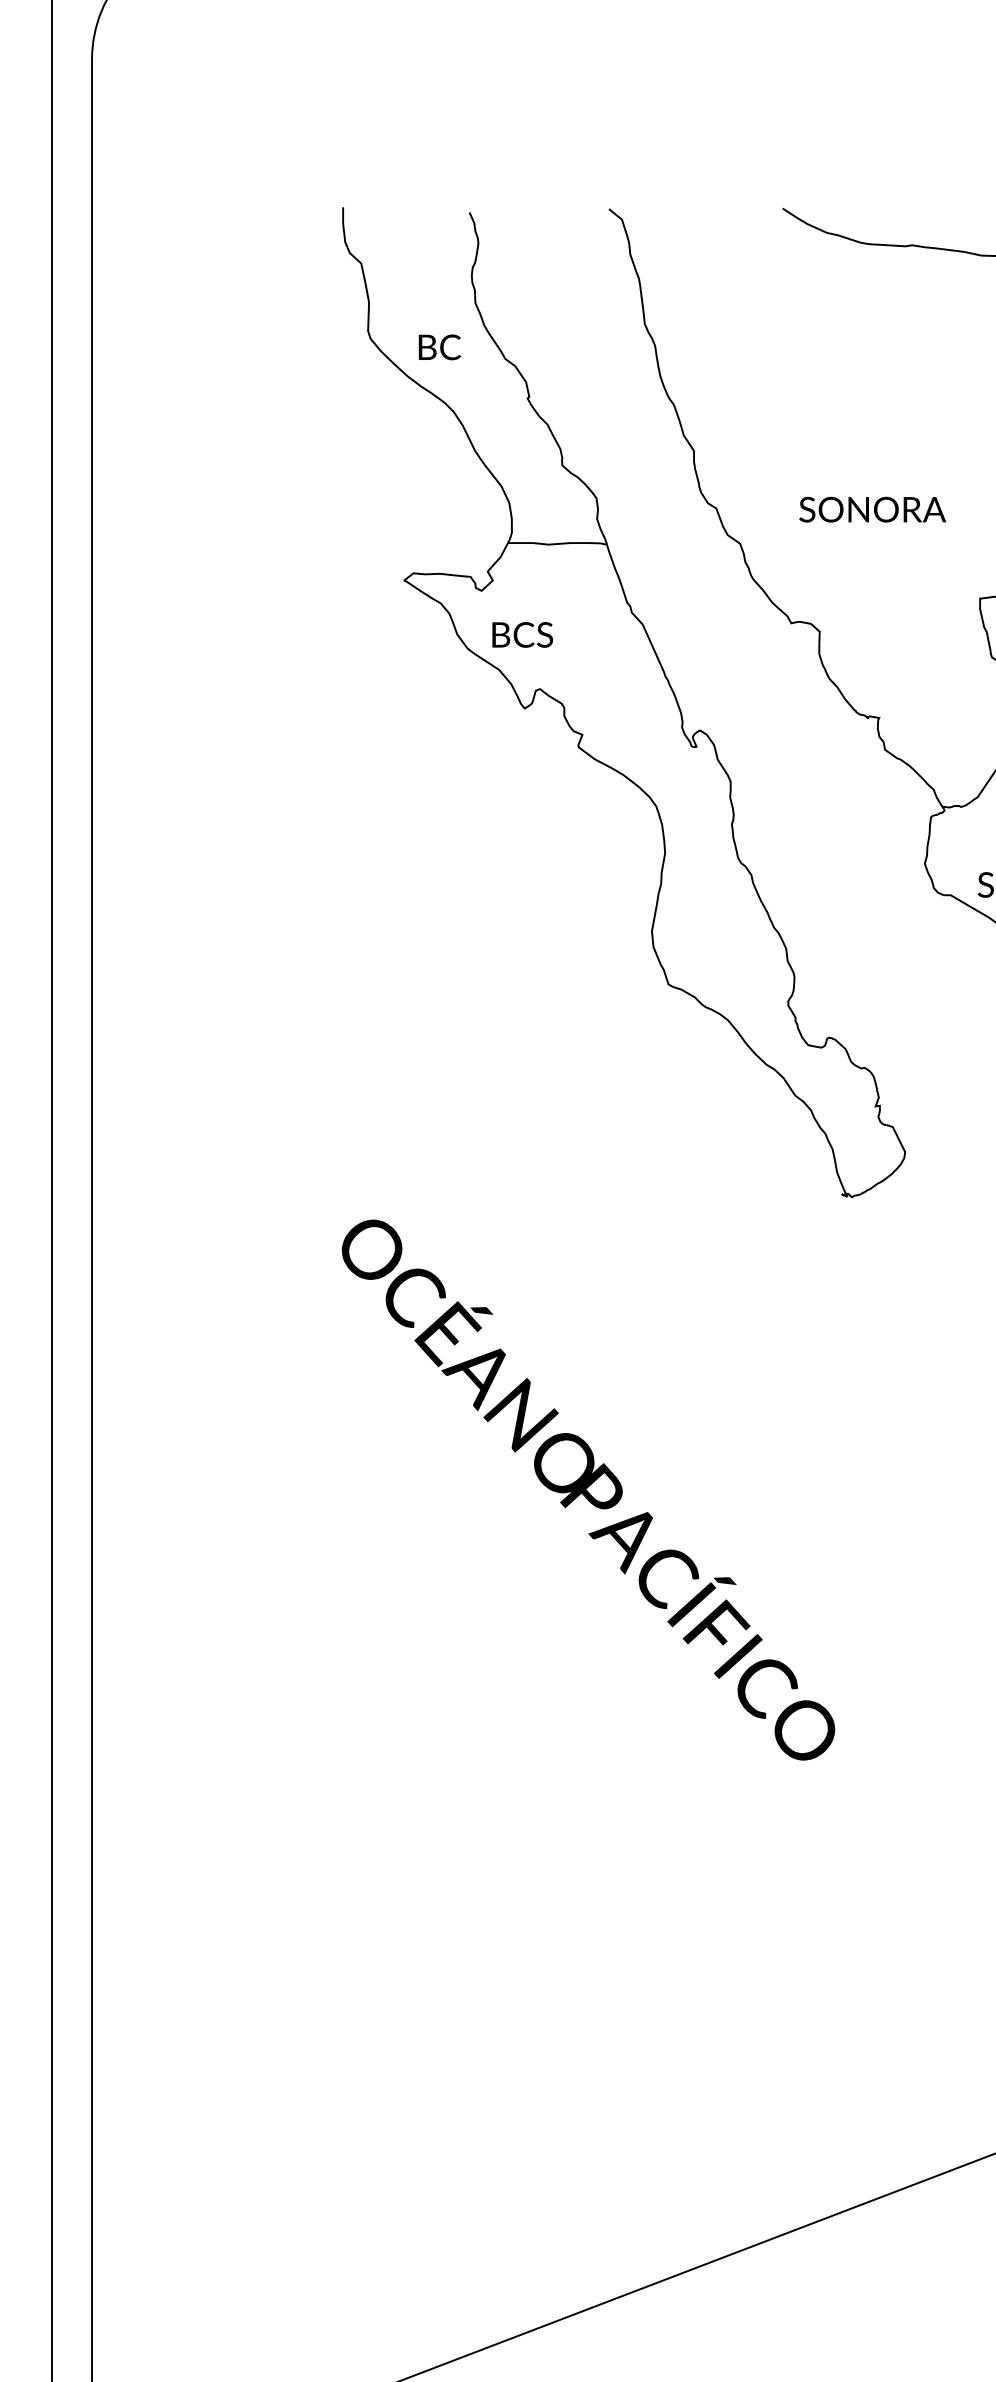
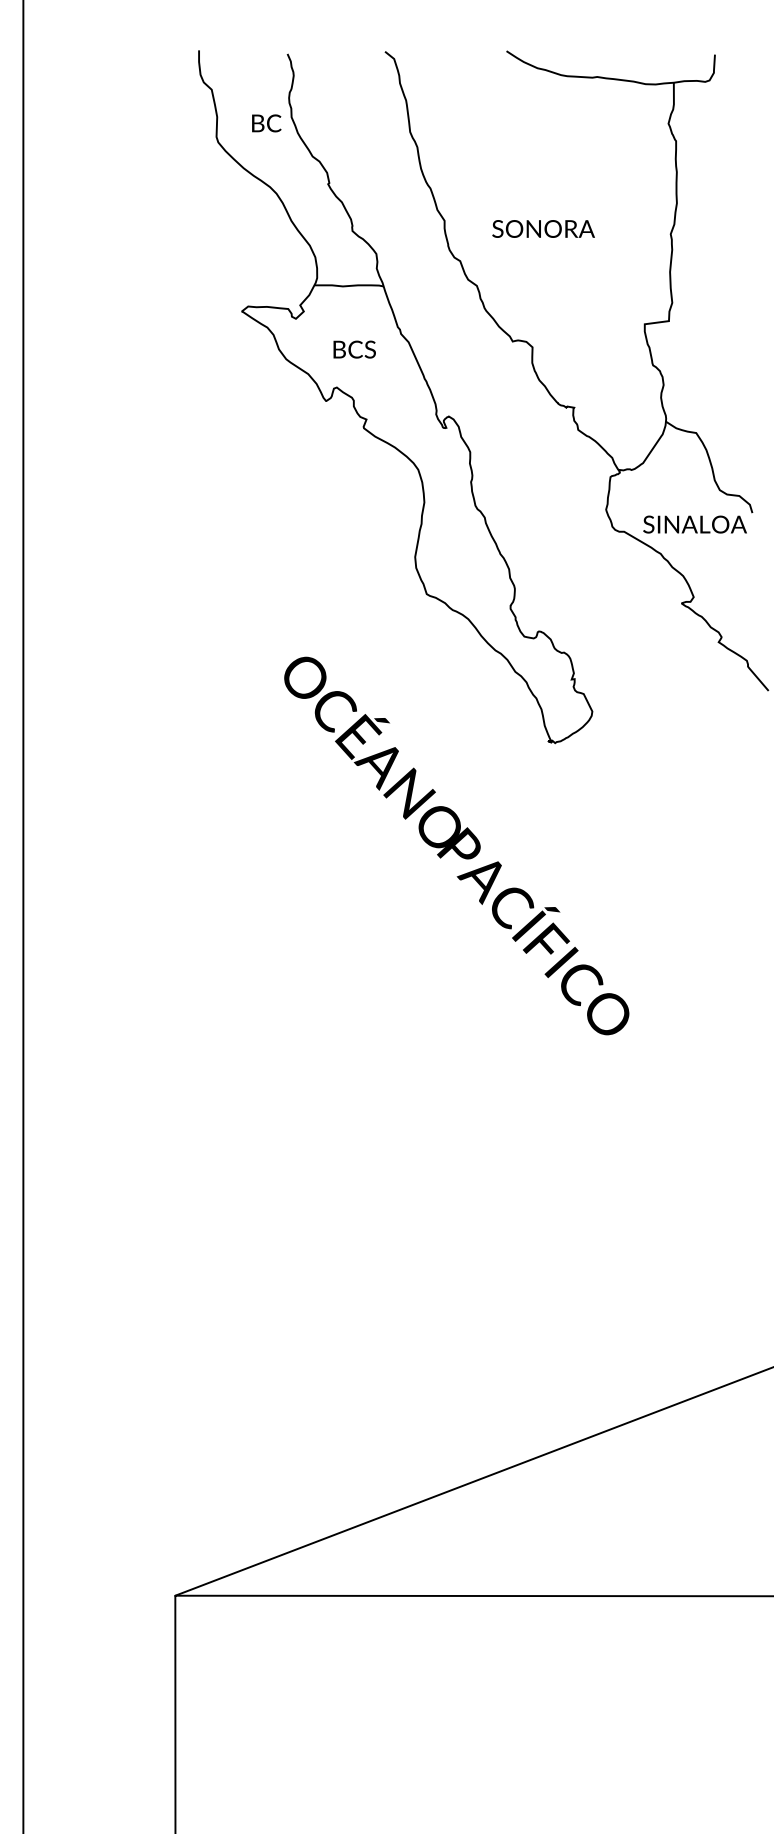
text: (439, 347) -> (266, 123), moved
text: (872, 508) -> (543, 228), moved
text: (522, 634) -> (354, 349), moved
text: (588, 1489) -> (456, 845), moved

